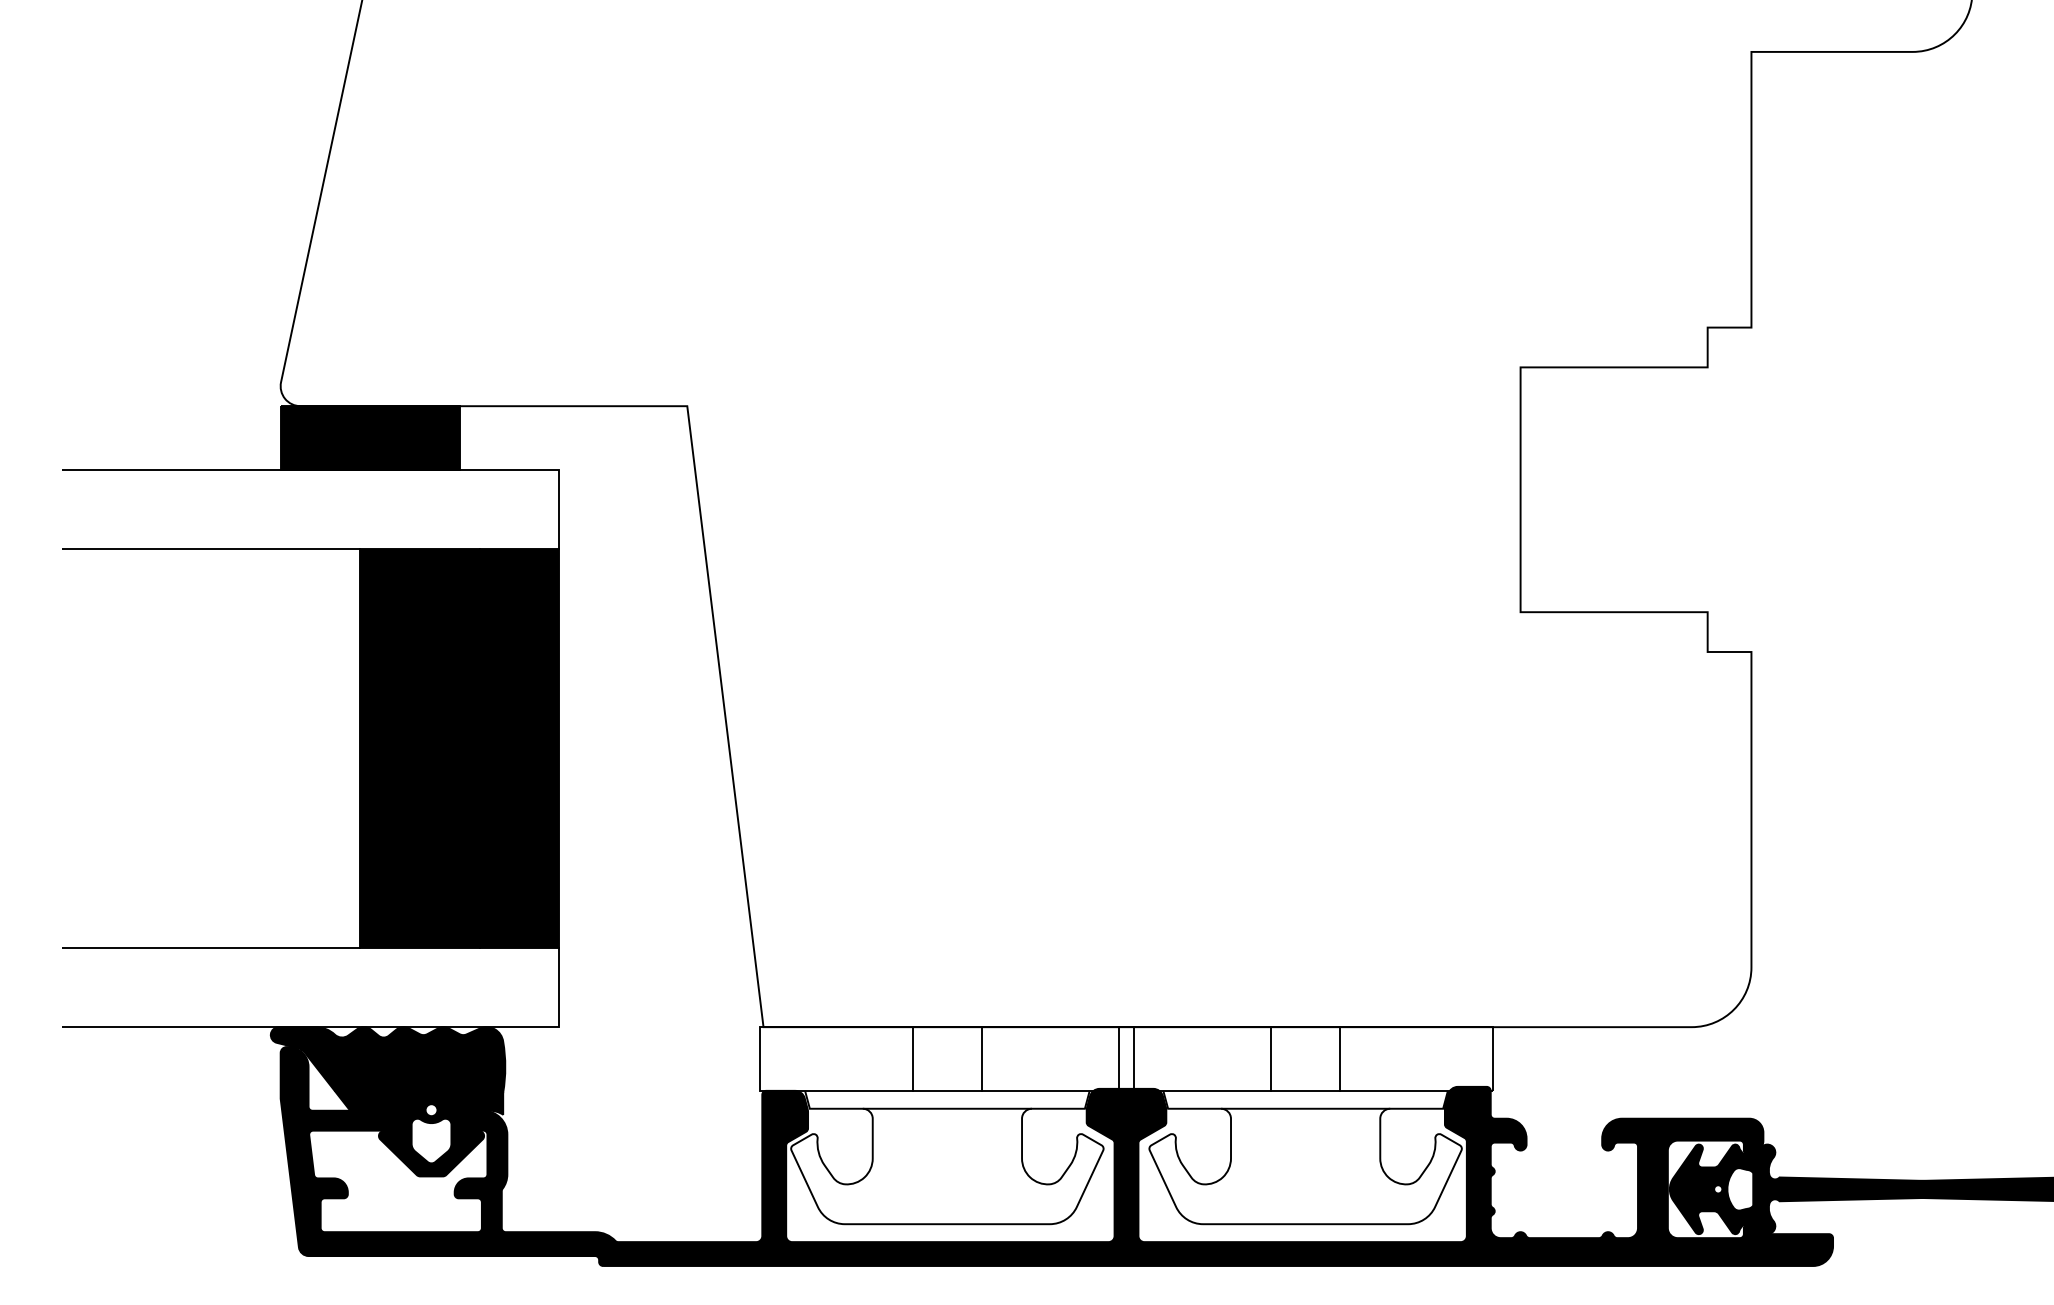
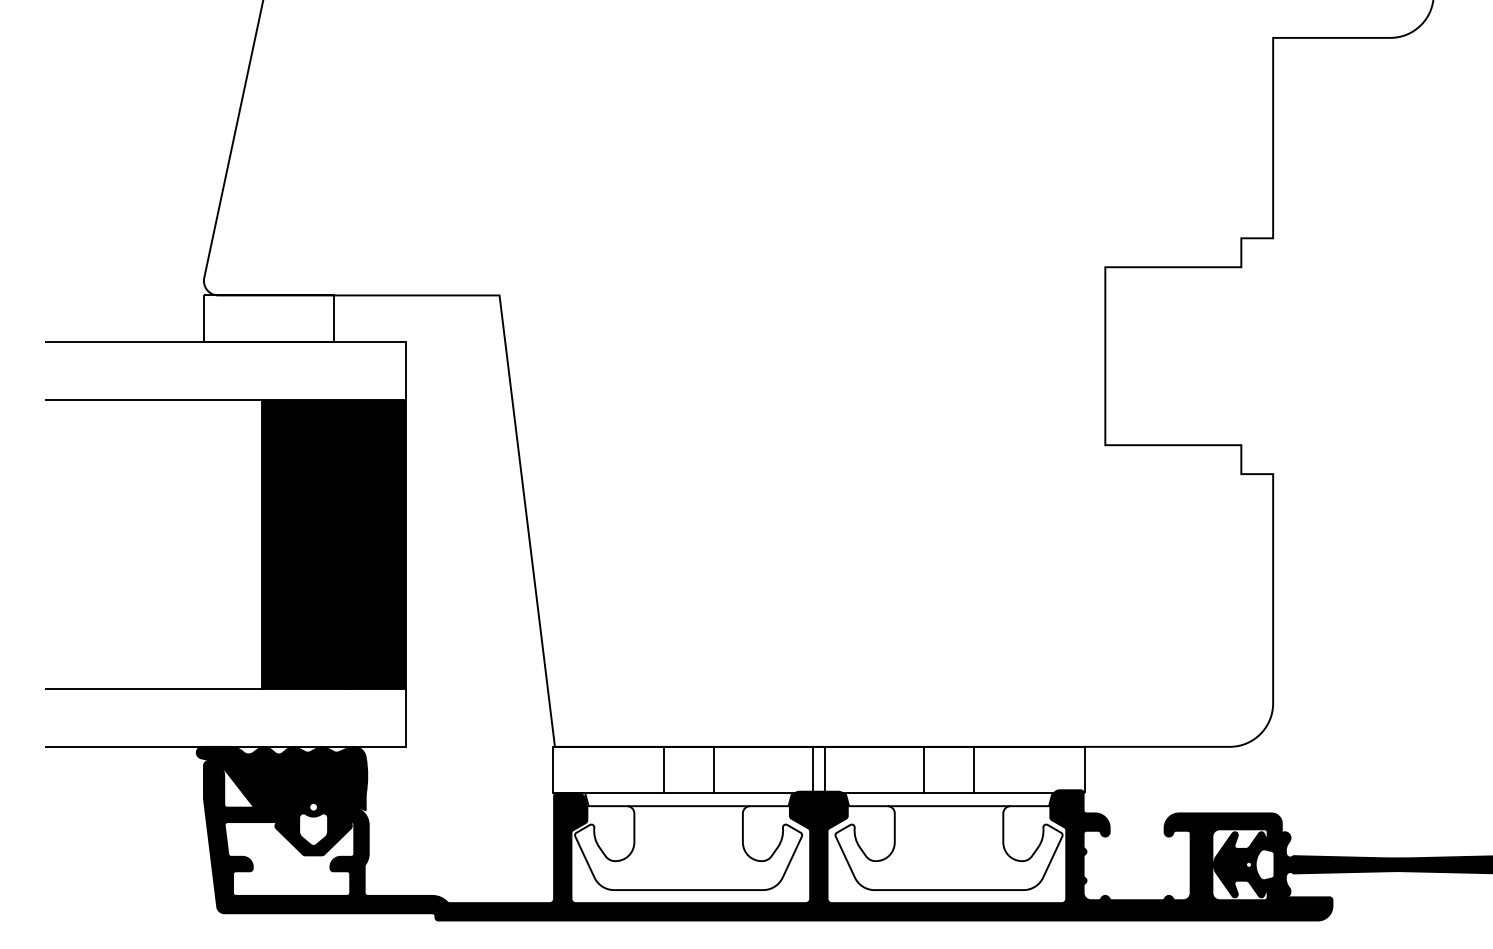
fill: (369, 437) -> (268, 318), removed

